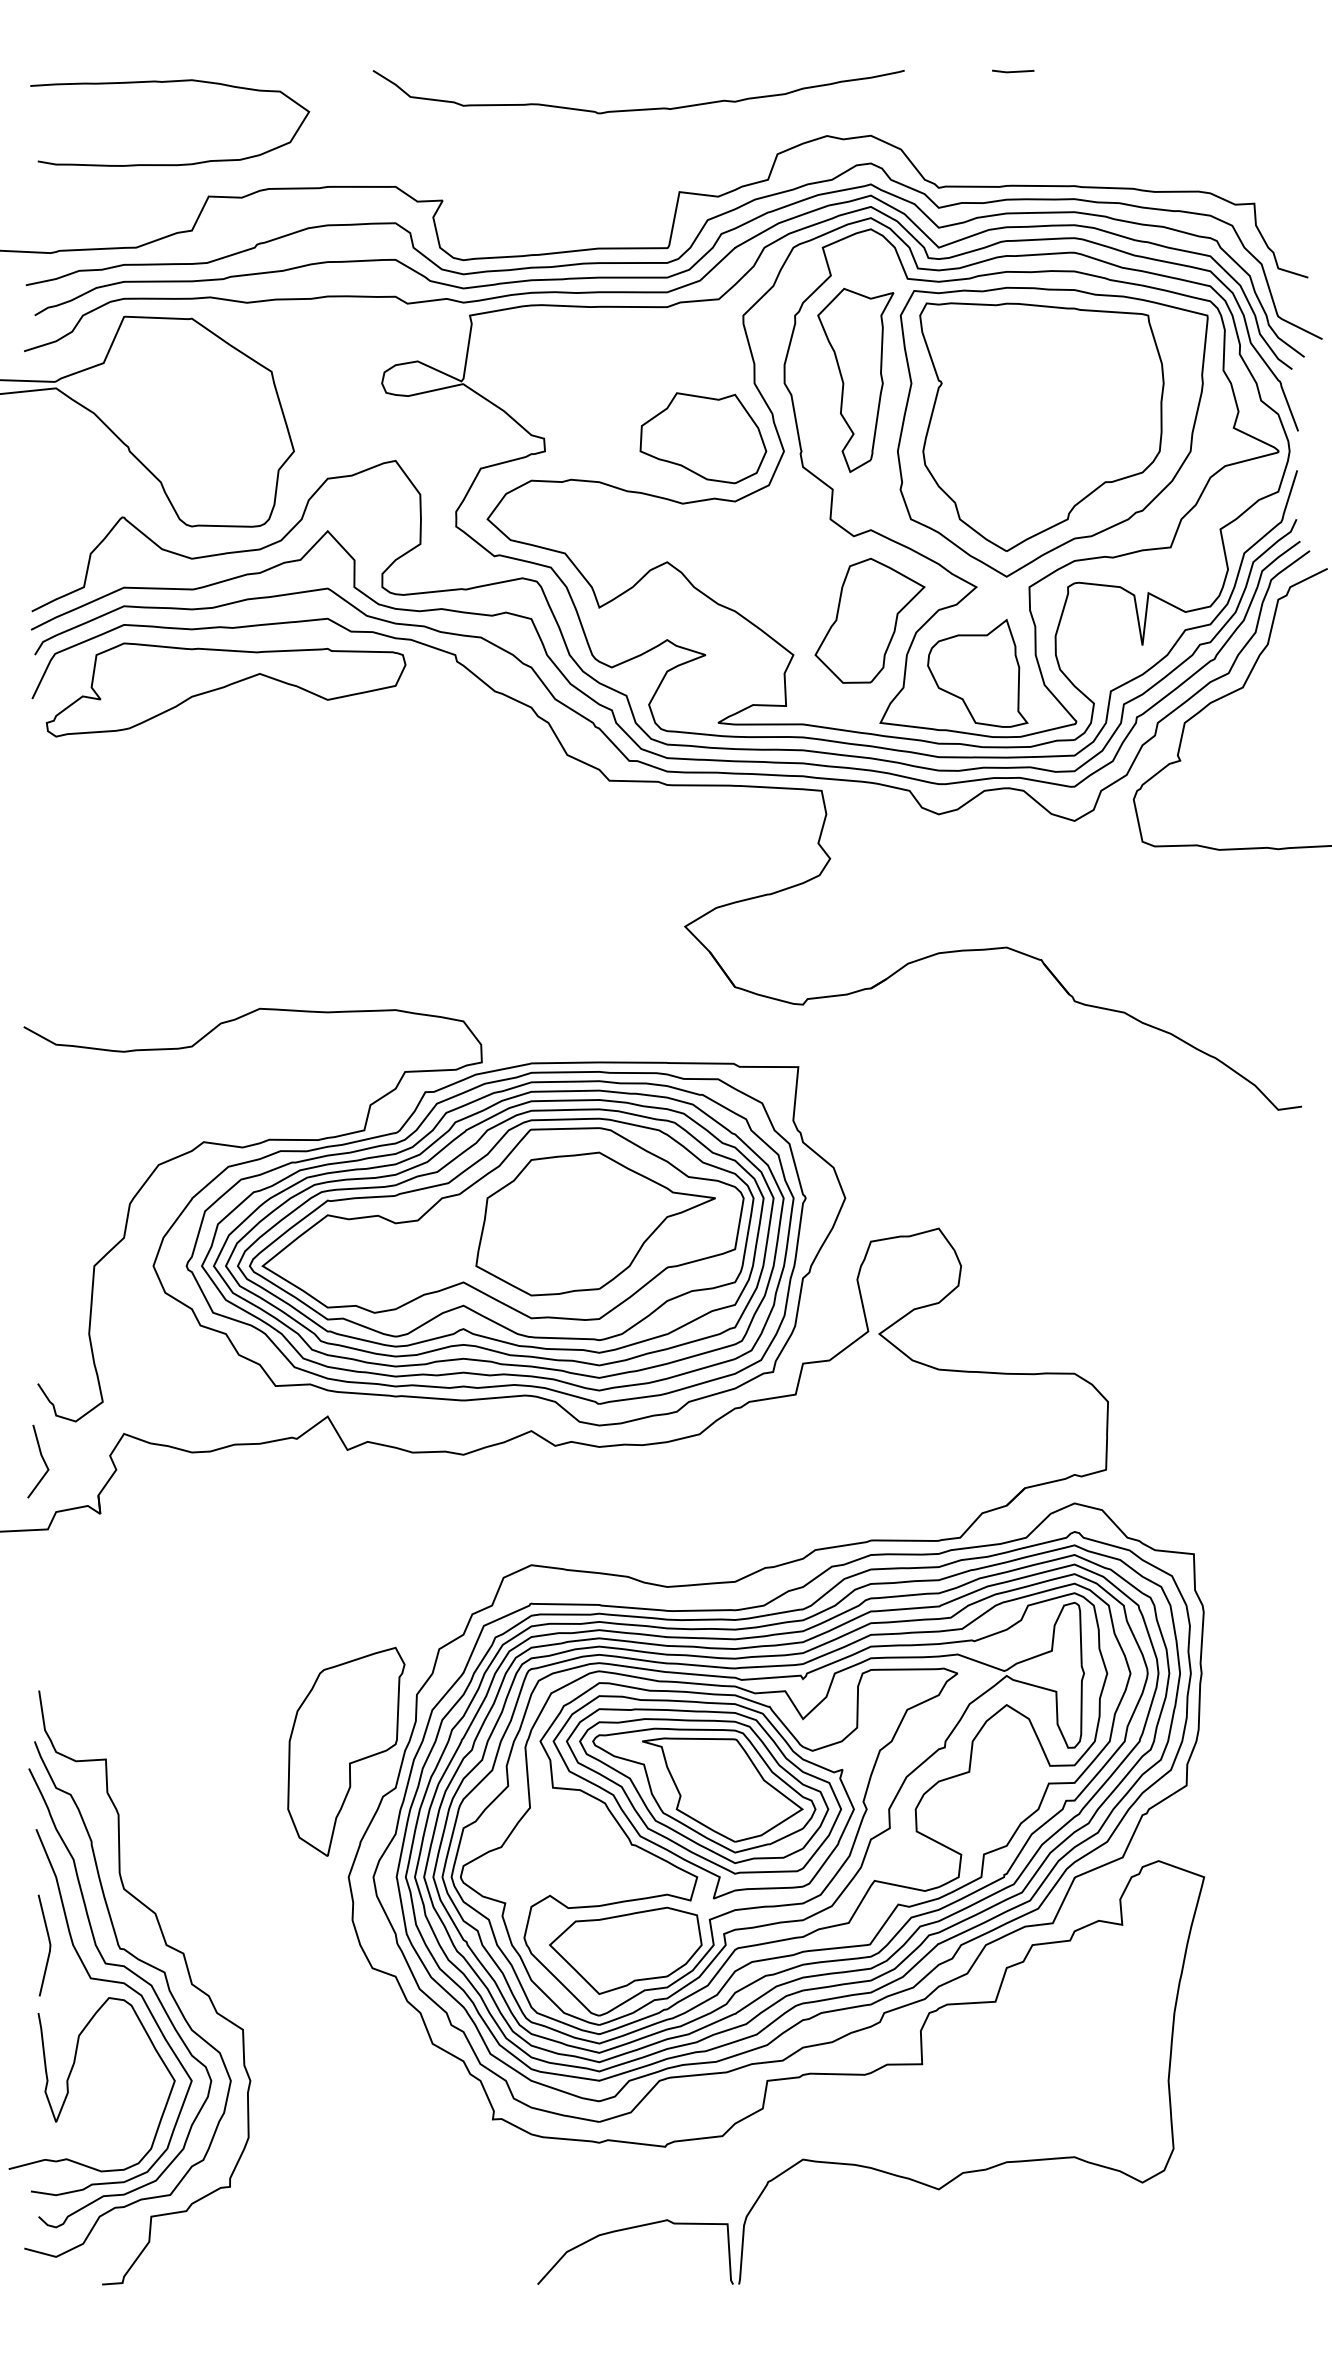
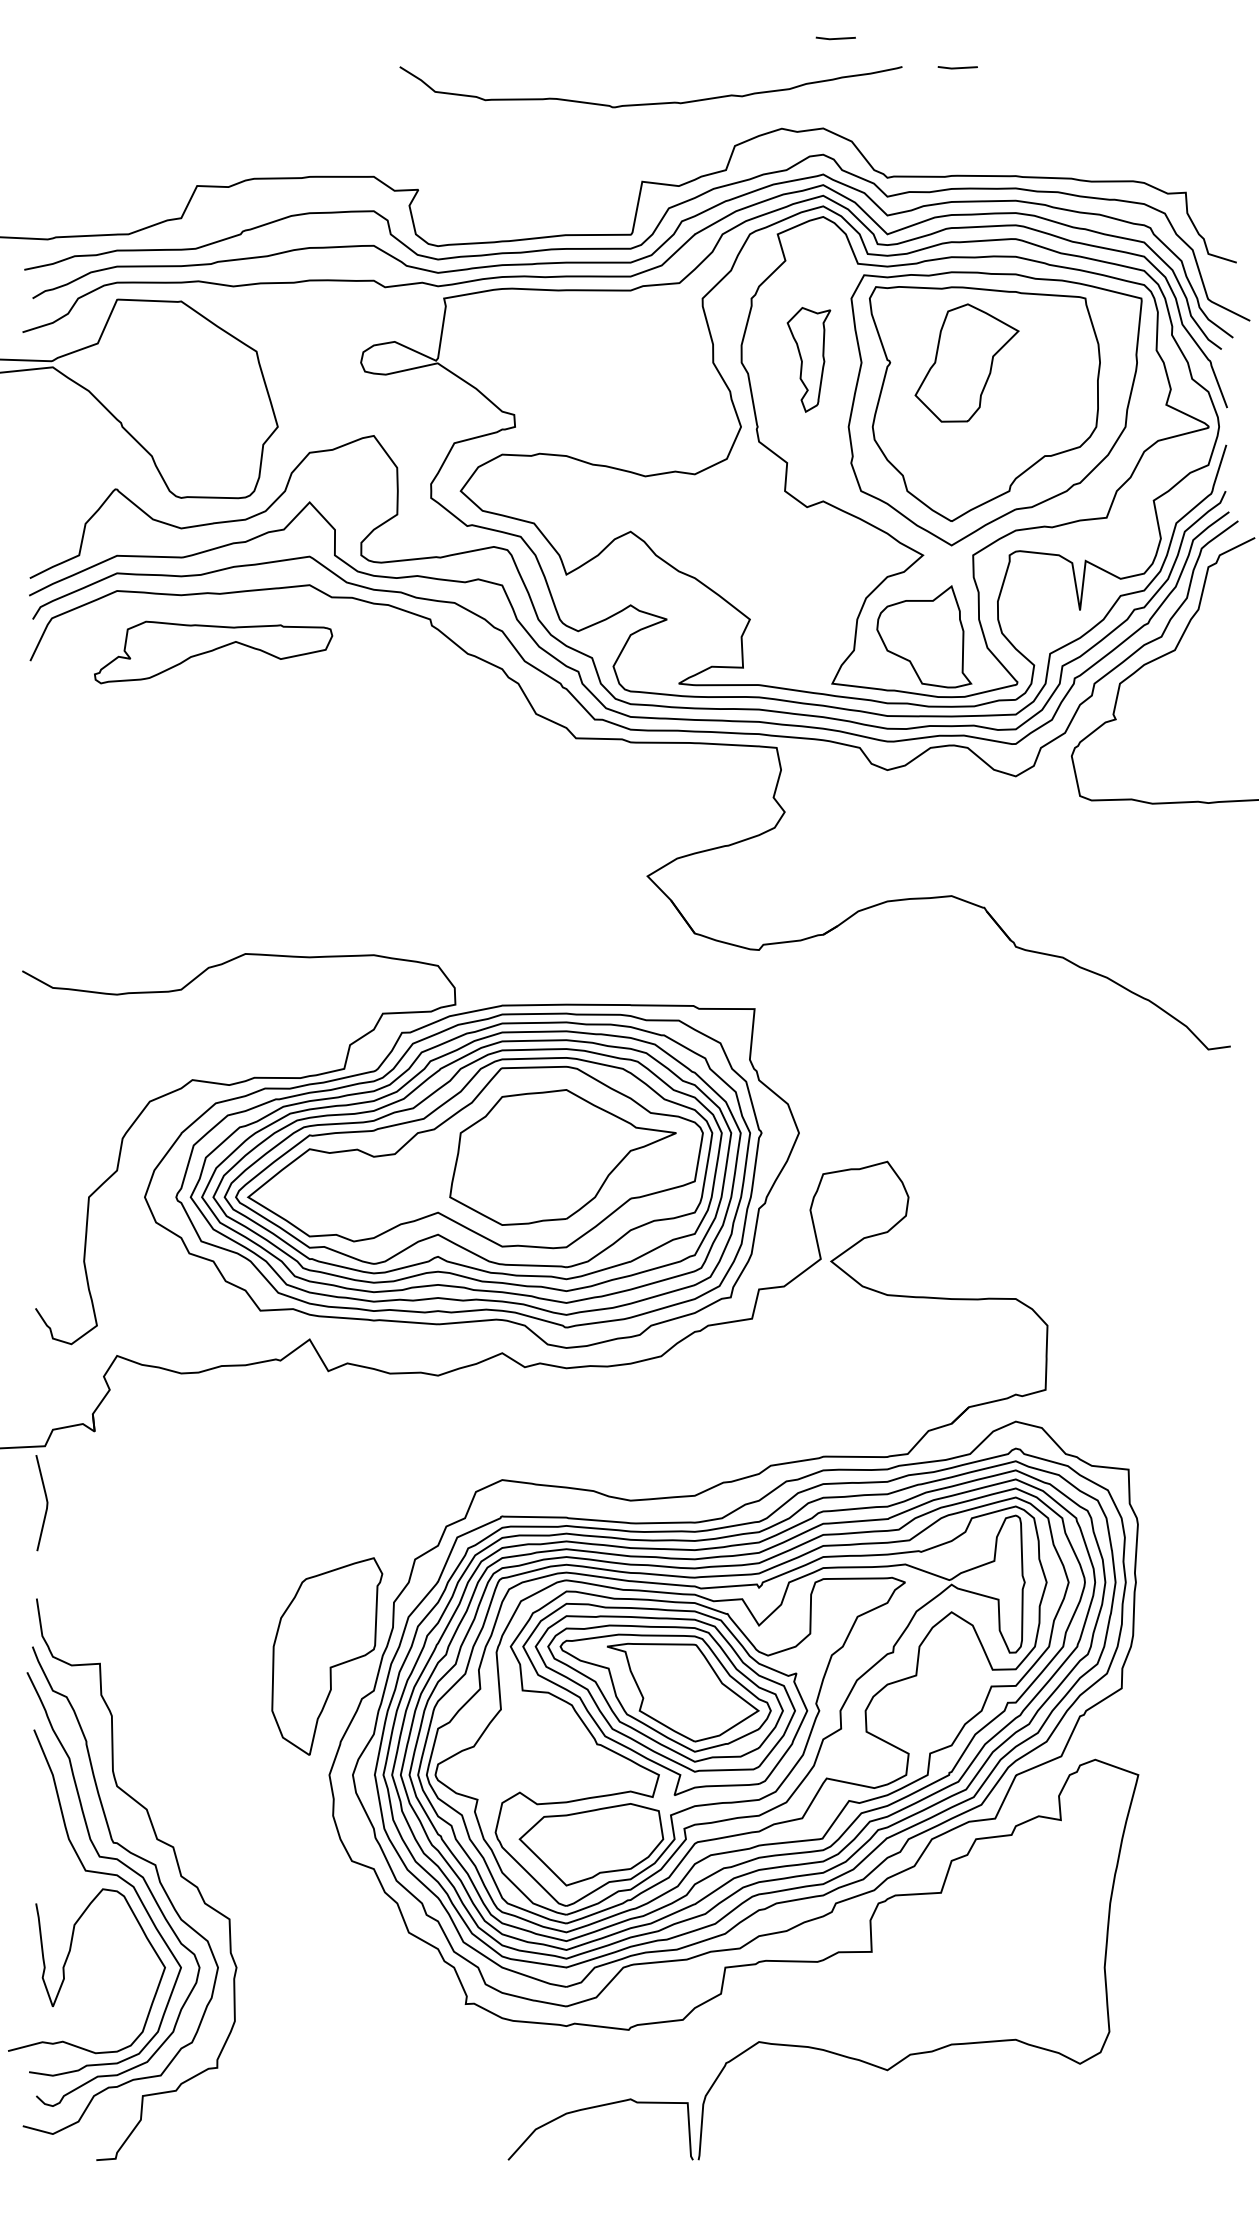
line: (884, 40) -> (836, 38), added
curve: (170, 82) -> (161, 78), removed
curve: (641, 108) -> (653, 102), moved
part: (855, 380) -> (808, 359), size x0.6
part: (703, 438) -> (664, 414), removed
part: (869, 620) -> (966, 362), moved
part: (225, 689) -> (213, 652), size x0.7
line: (42, 1459) -> (39, 1380), removed
line: (49, 1945) -> (46, 1503), moved

